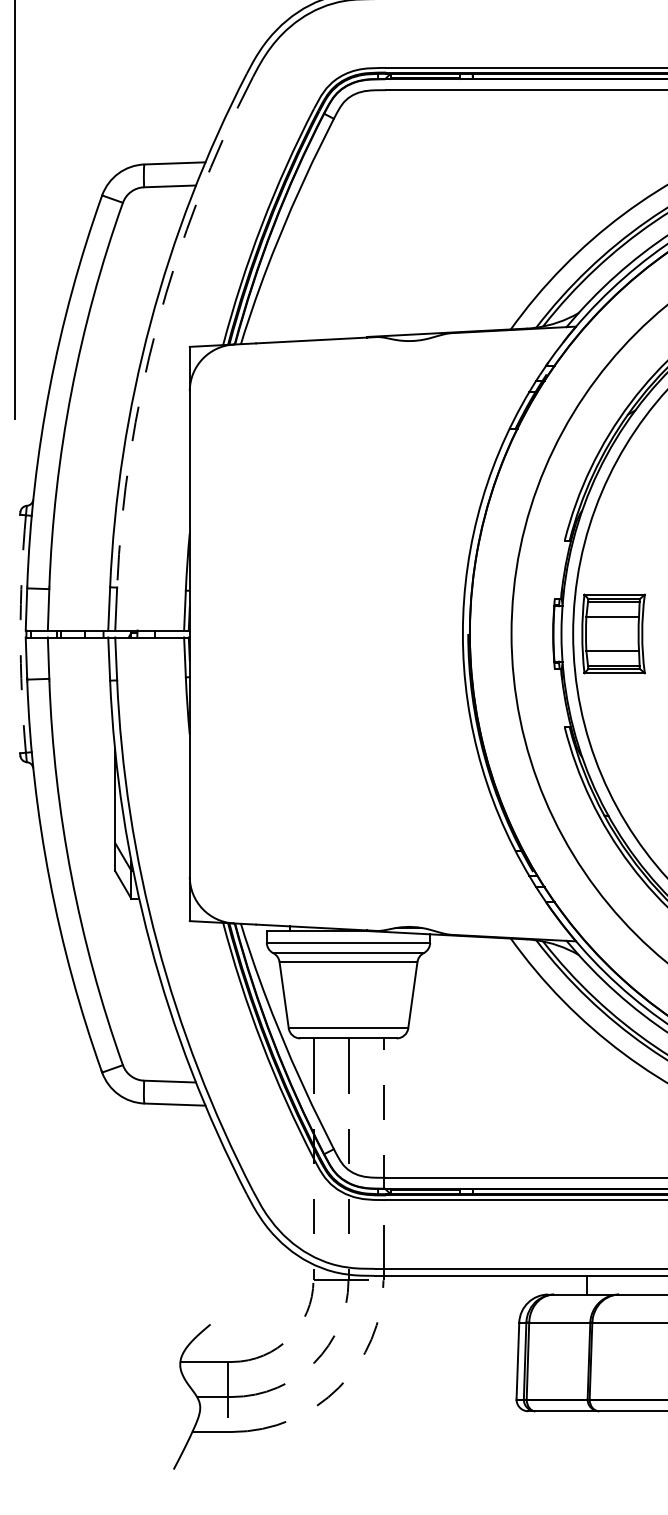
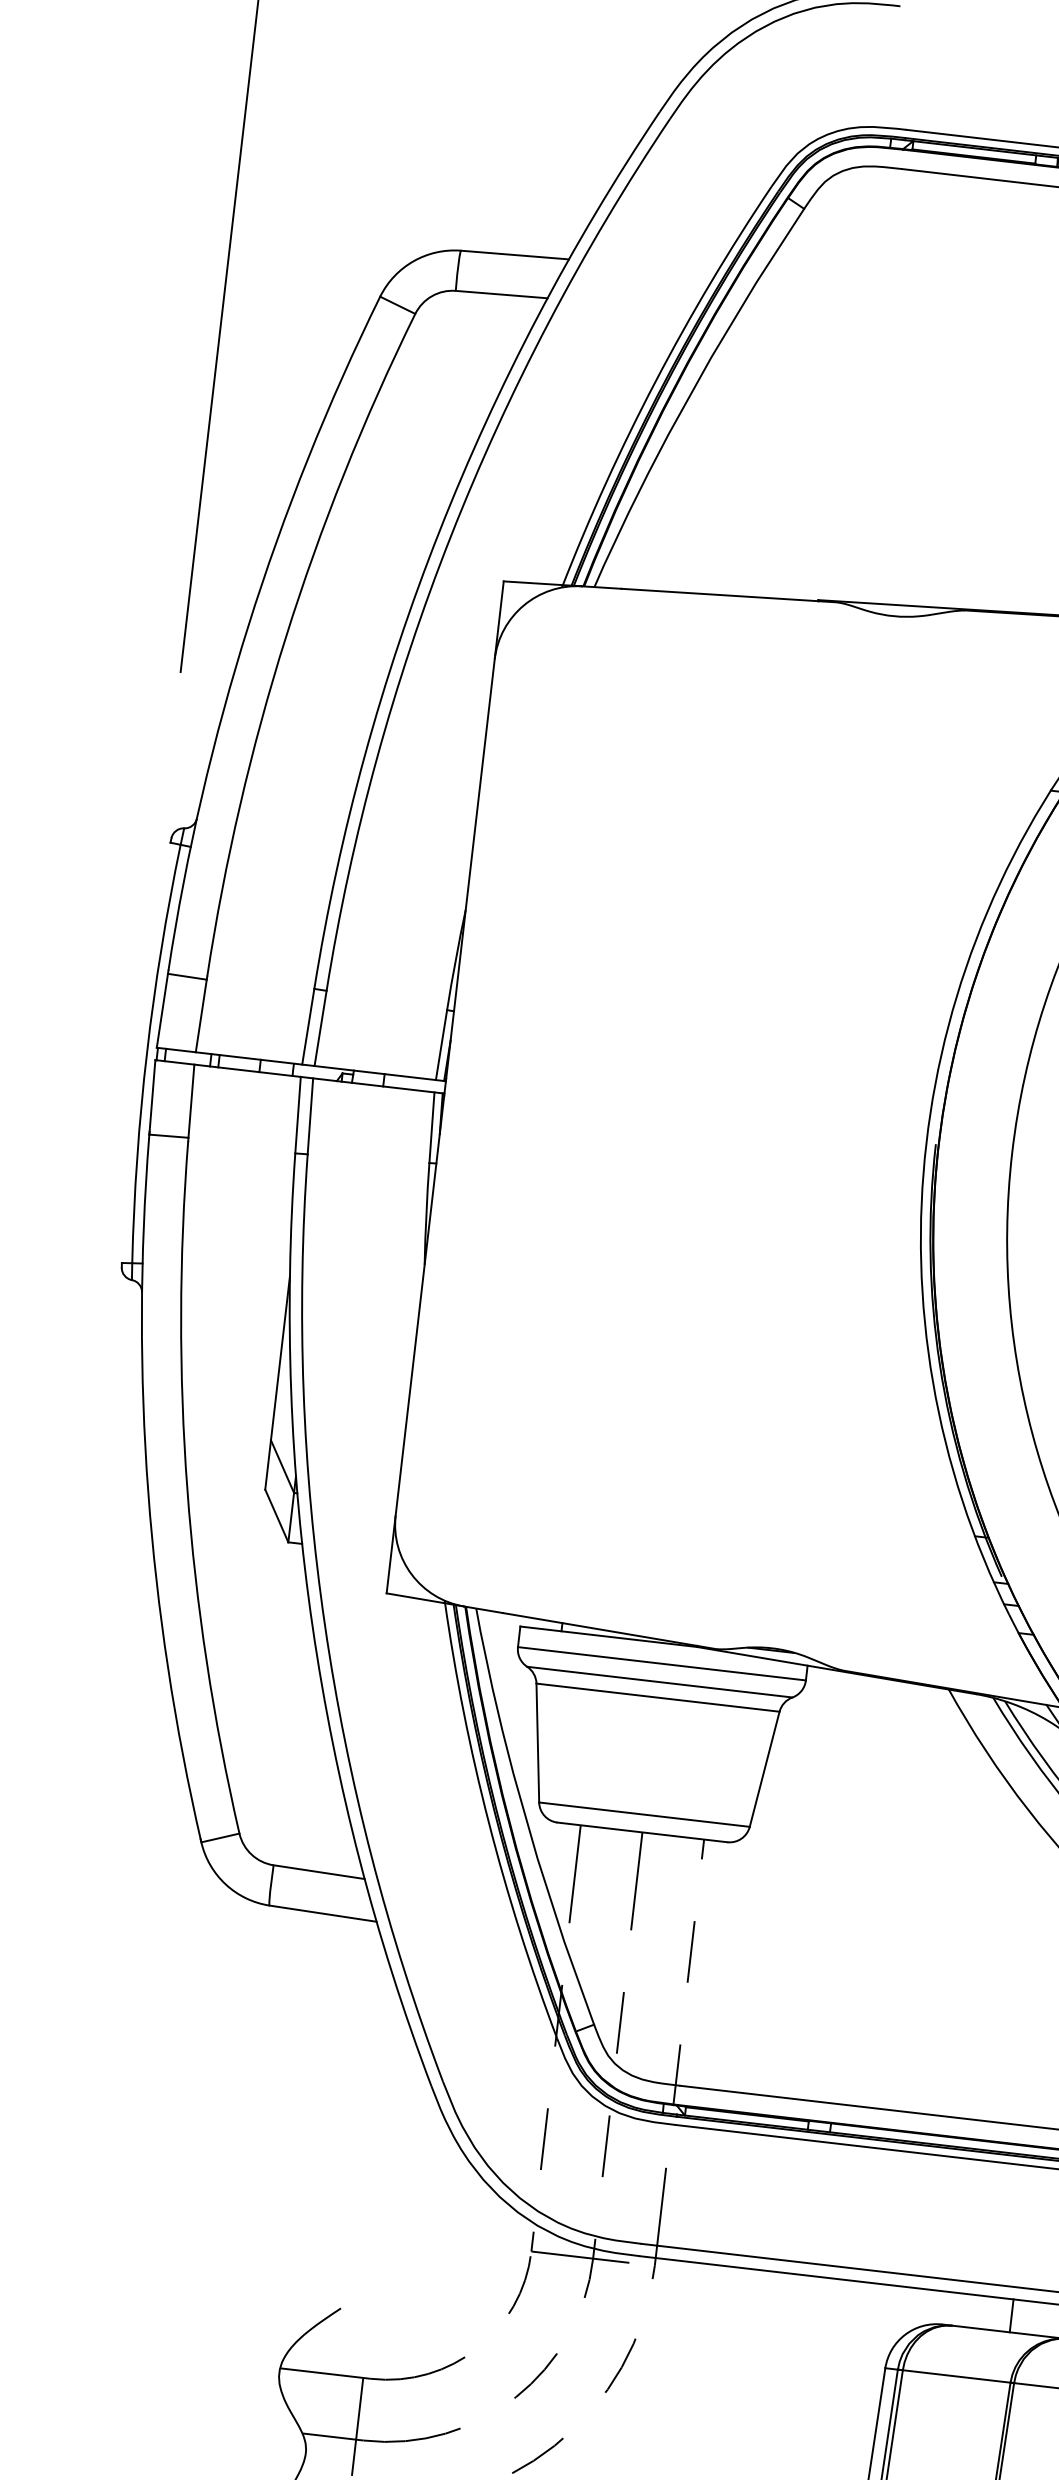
arc: (157, 324) -> (451, 535), dashed -> solid
arc: (20, 634) -> (146, 1053), dashed -> solid

